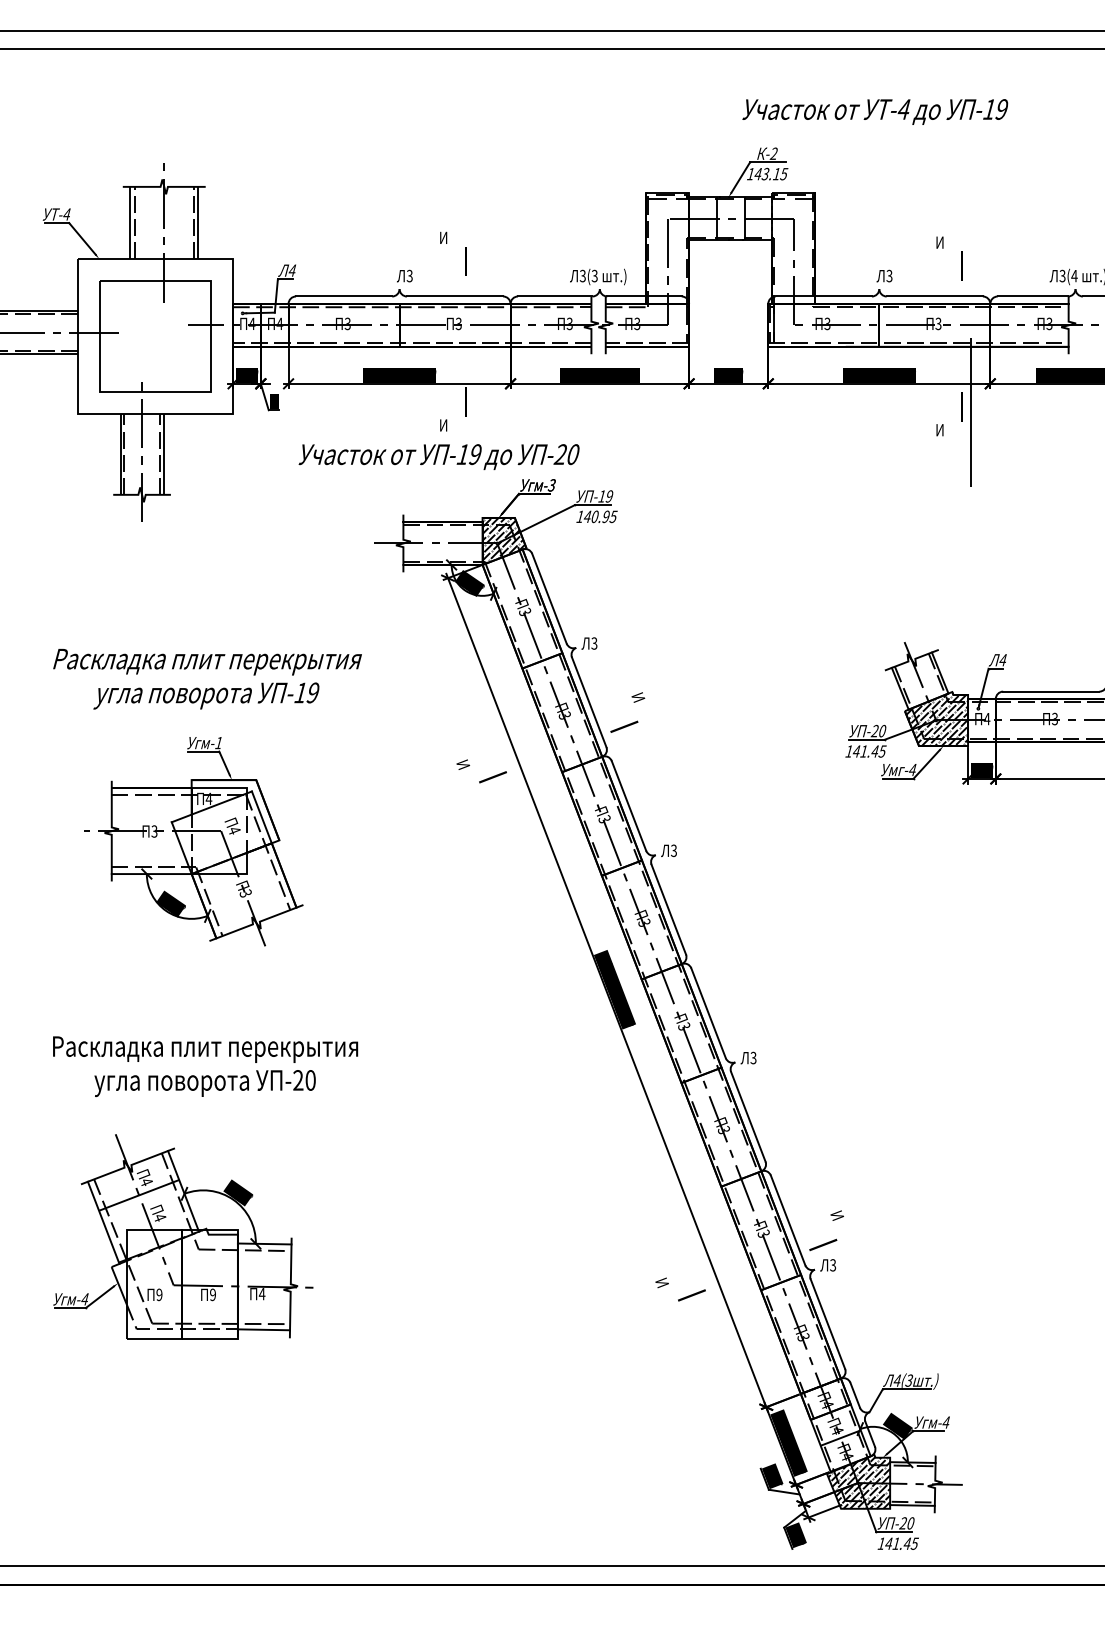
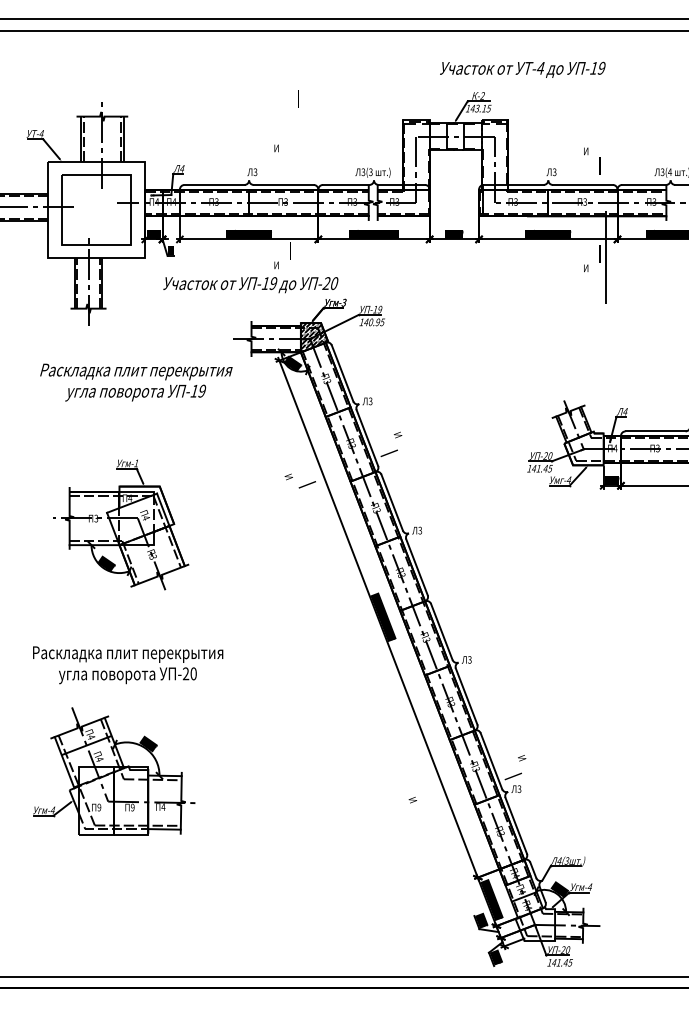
text: (874, 111) -> (522, 69), moved
line: (465, 260) -> (298, 98), moved
text: (438, 457) -> (250, 285), moved
text: (207, 678) -> (136, 382), moved
hatch: (937, 719) -> (584, 448), removed
line: (690, 1294) -> (430, 807), removed
hatch: (858, 1482) -> (535, 924), removed

